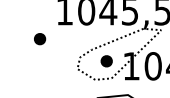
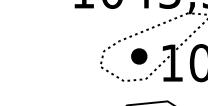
part: (40, 39) -> (51, 27), removed

